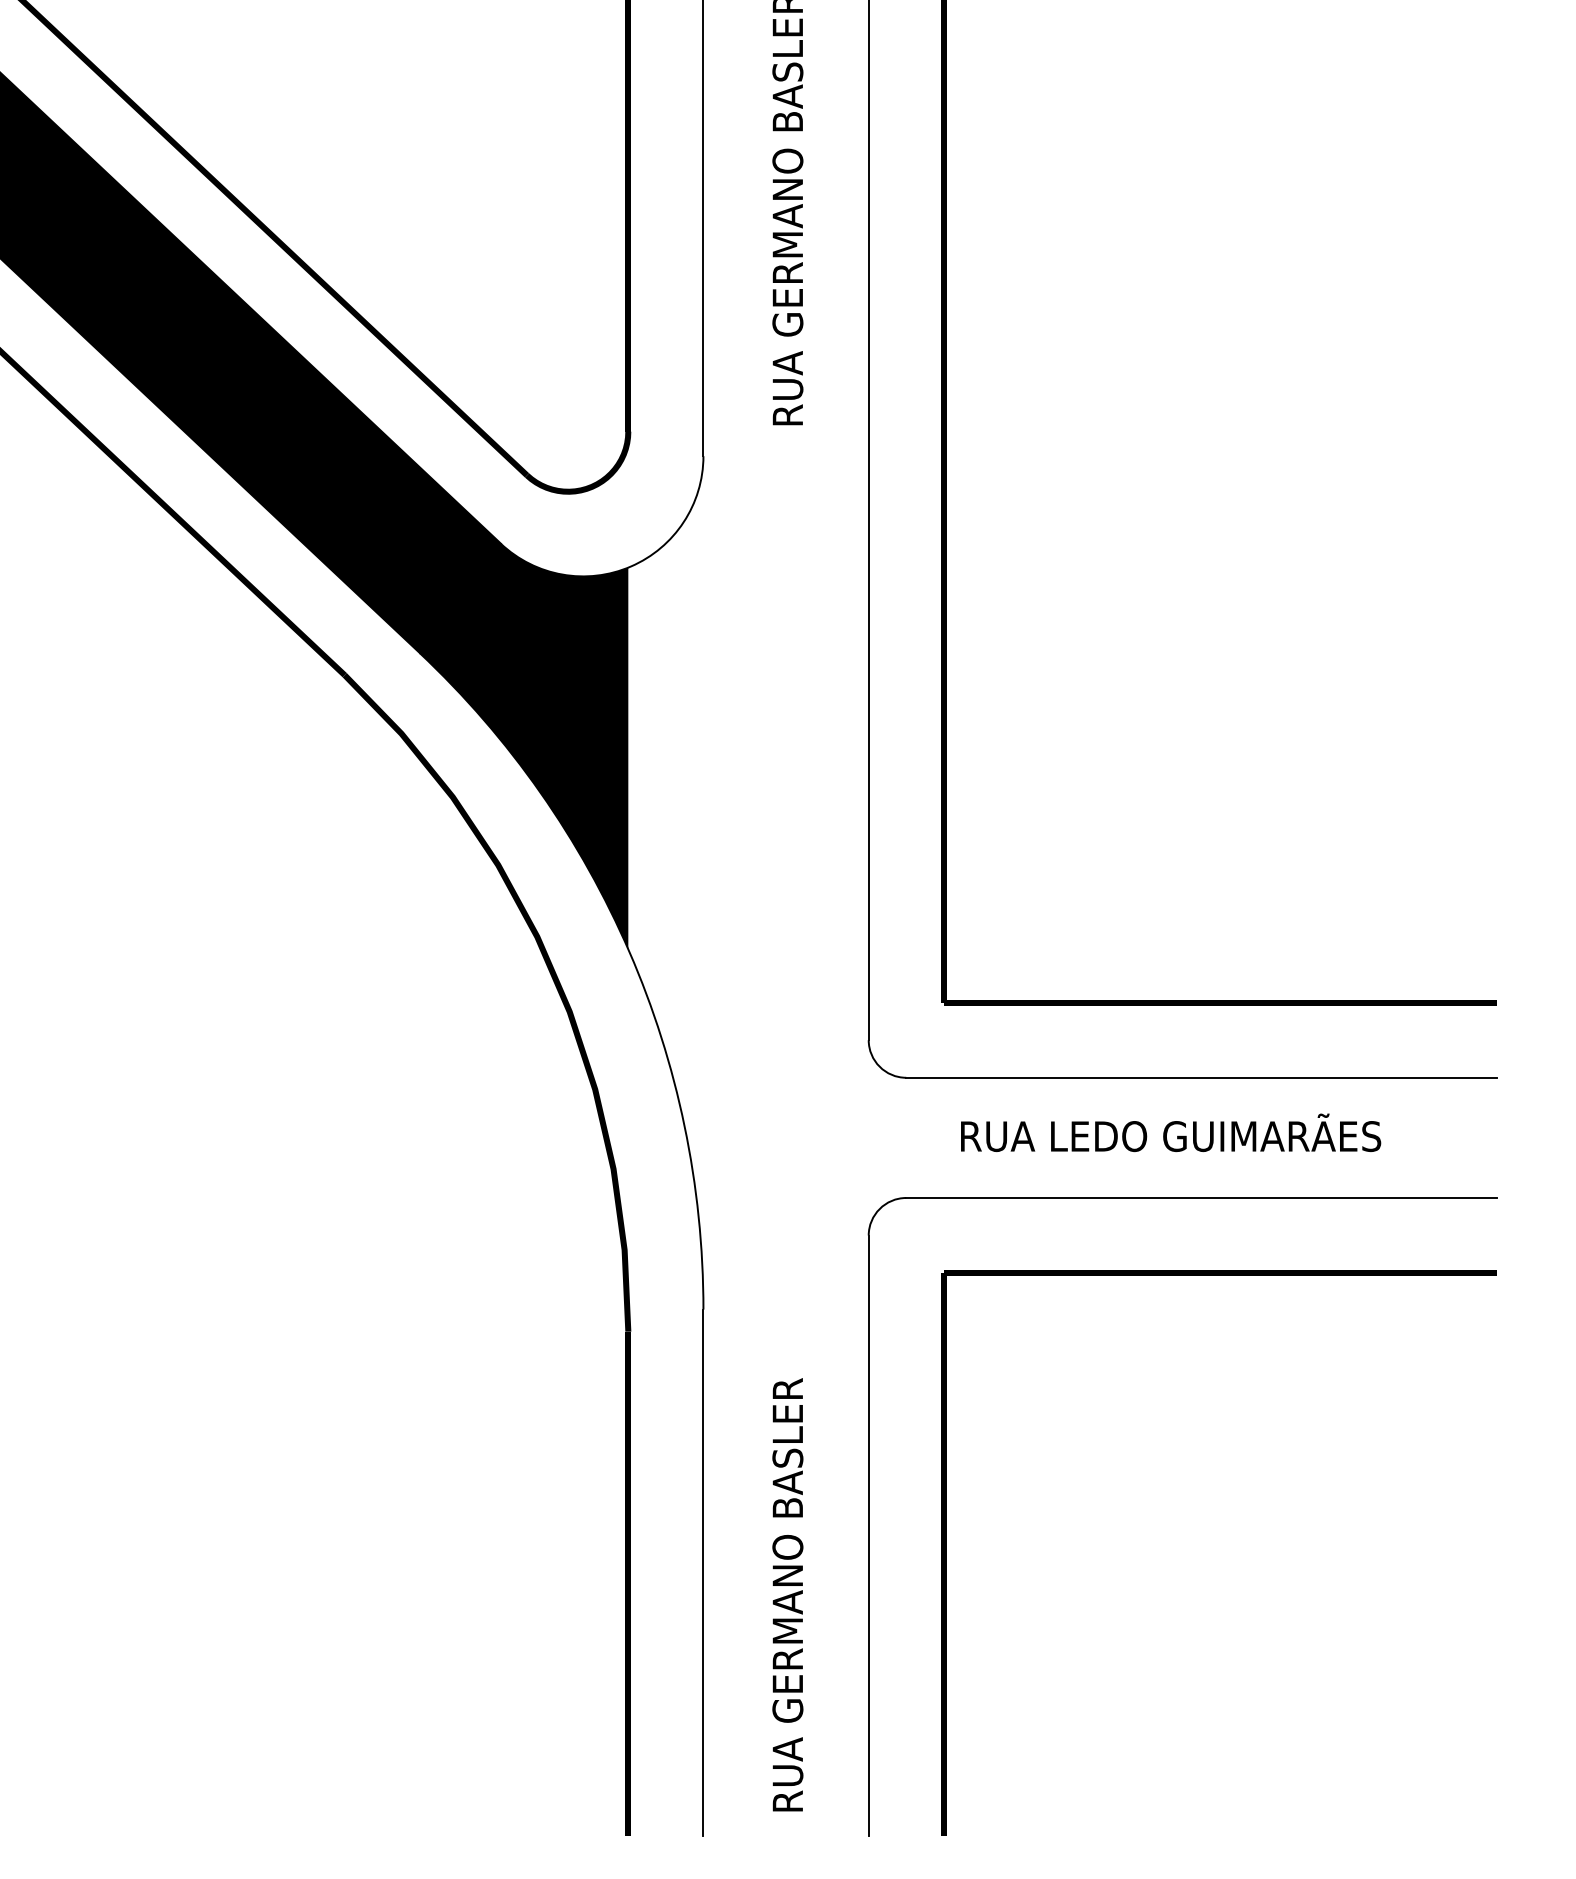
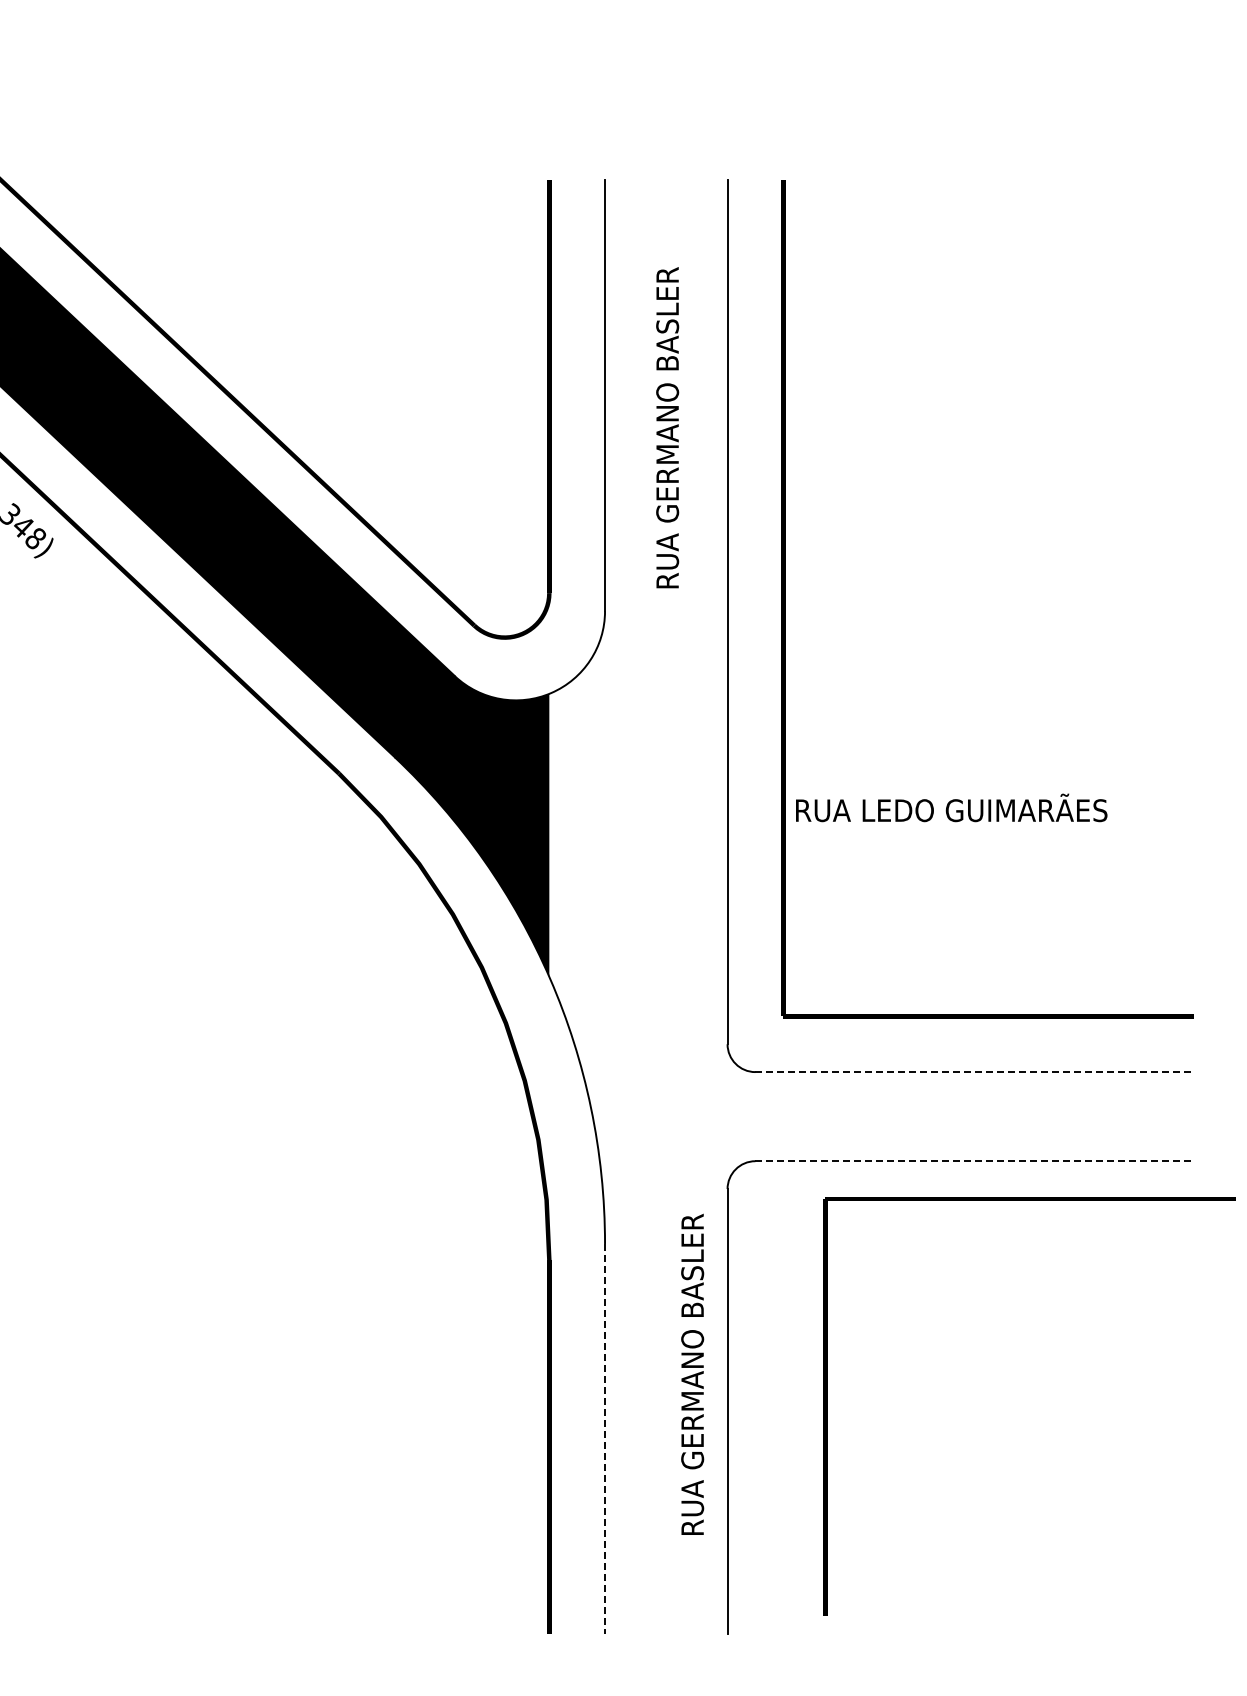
line: (1203, 1078) -> (975, 1072), solid -> dashed
text: (1170, 1132) -> (951, 807), moved
line: (1203, 1198) -> (975, 1161), solid -> dashed
part: (946, 1553) -> (827, 1406), moved
line: (704, 1573) -> (605, 1439), solid -> dashed
text: (787, 1593) -> (692, 1373), moved

